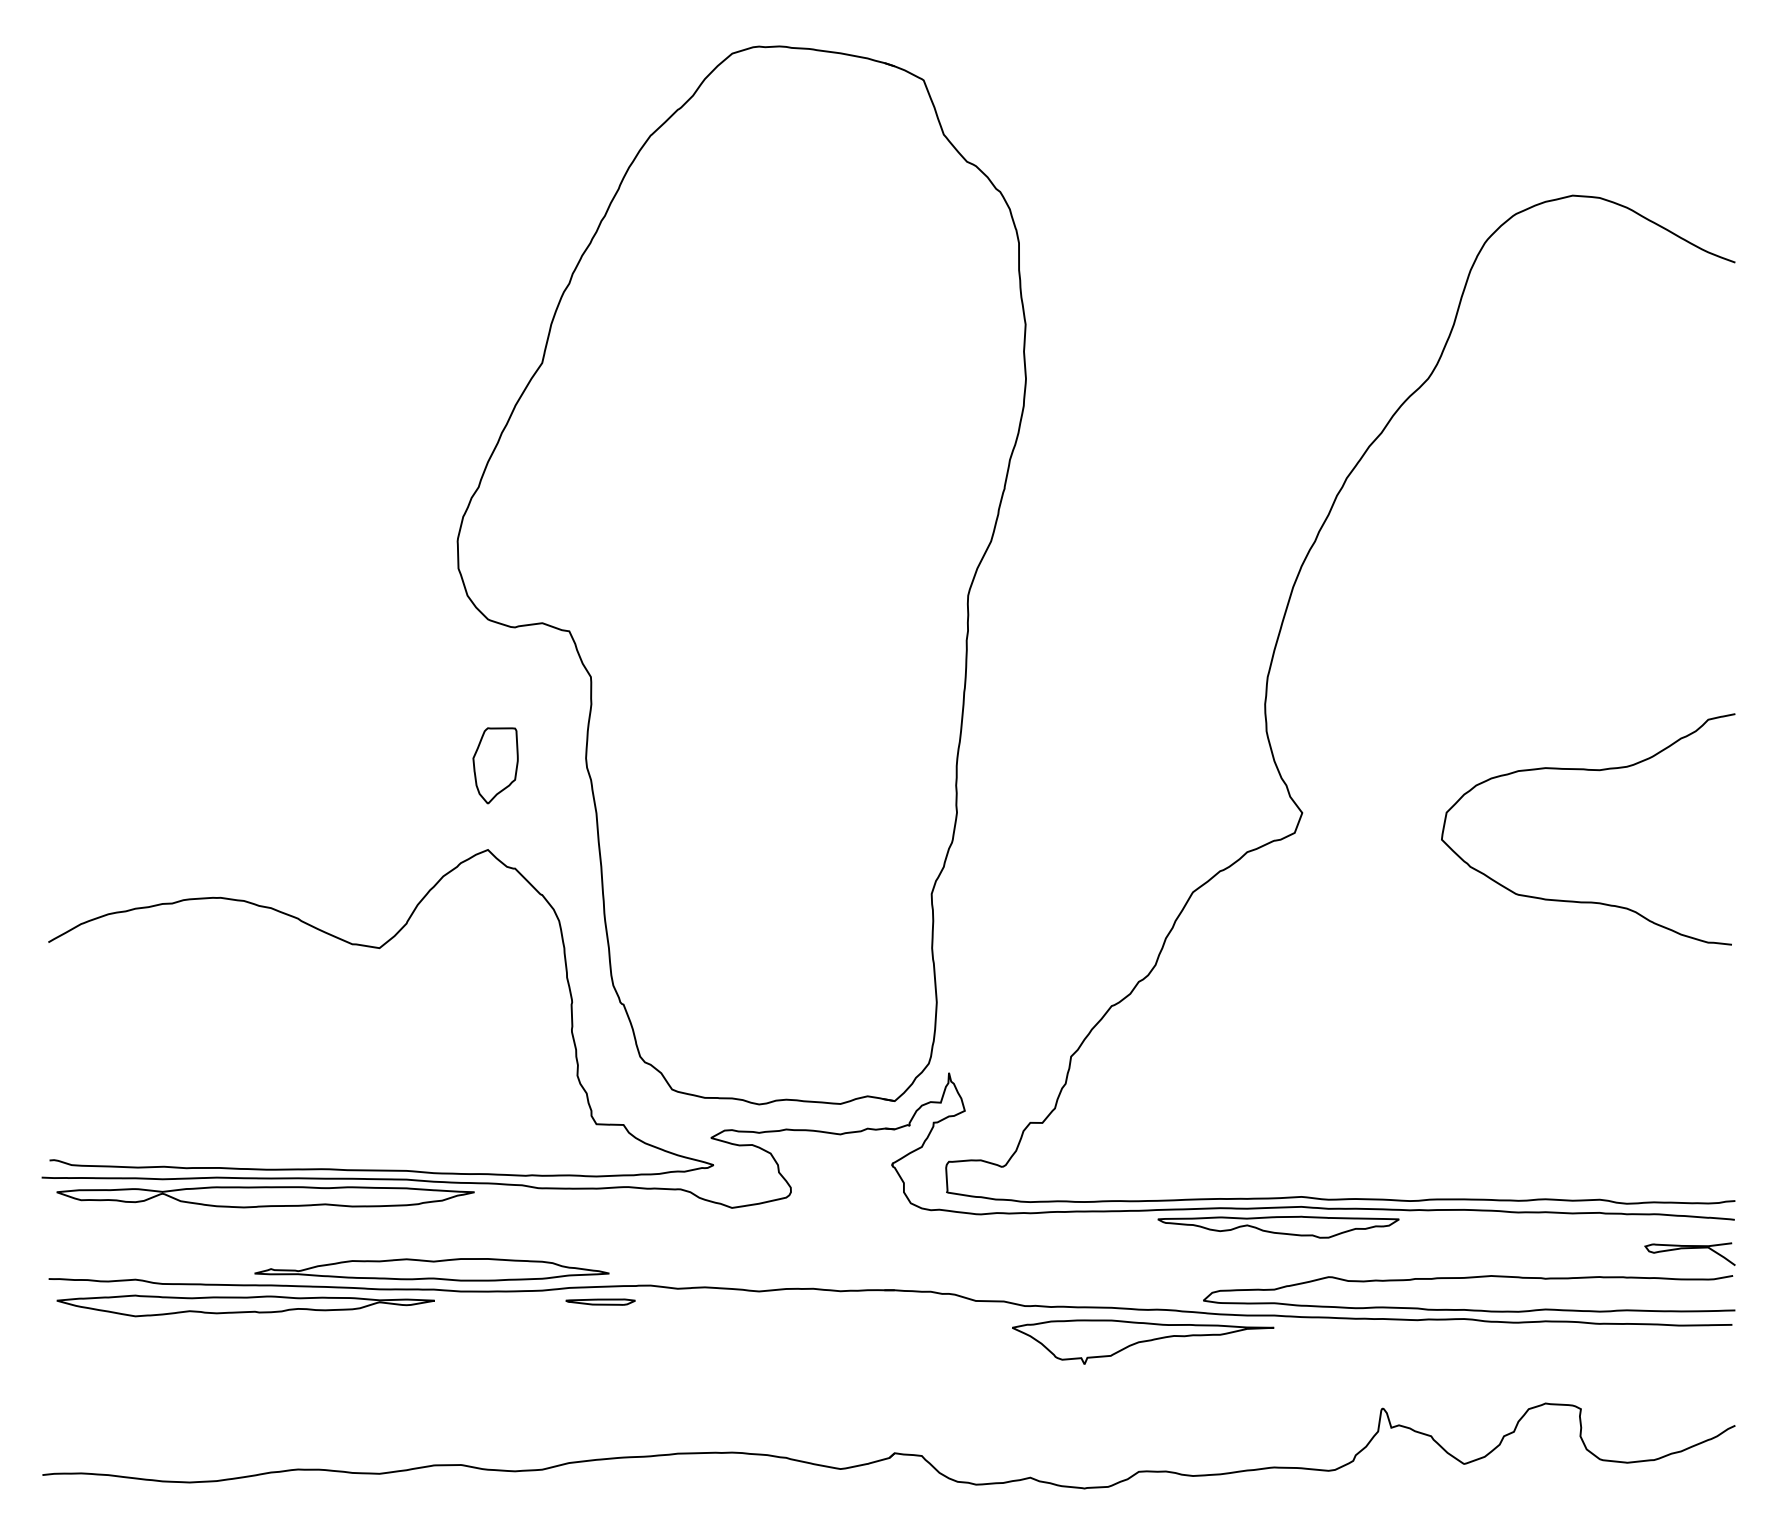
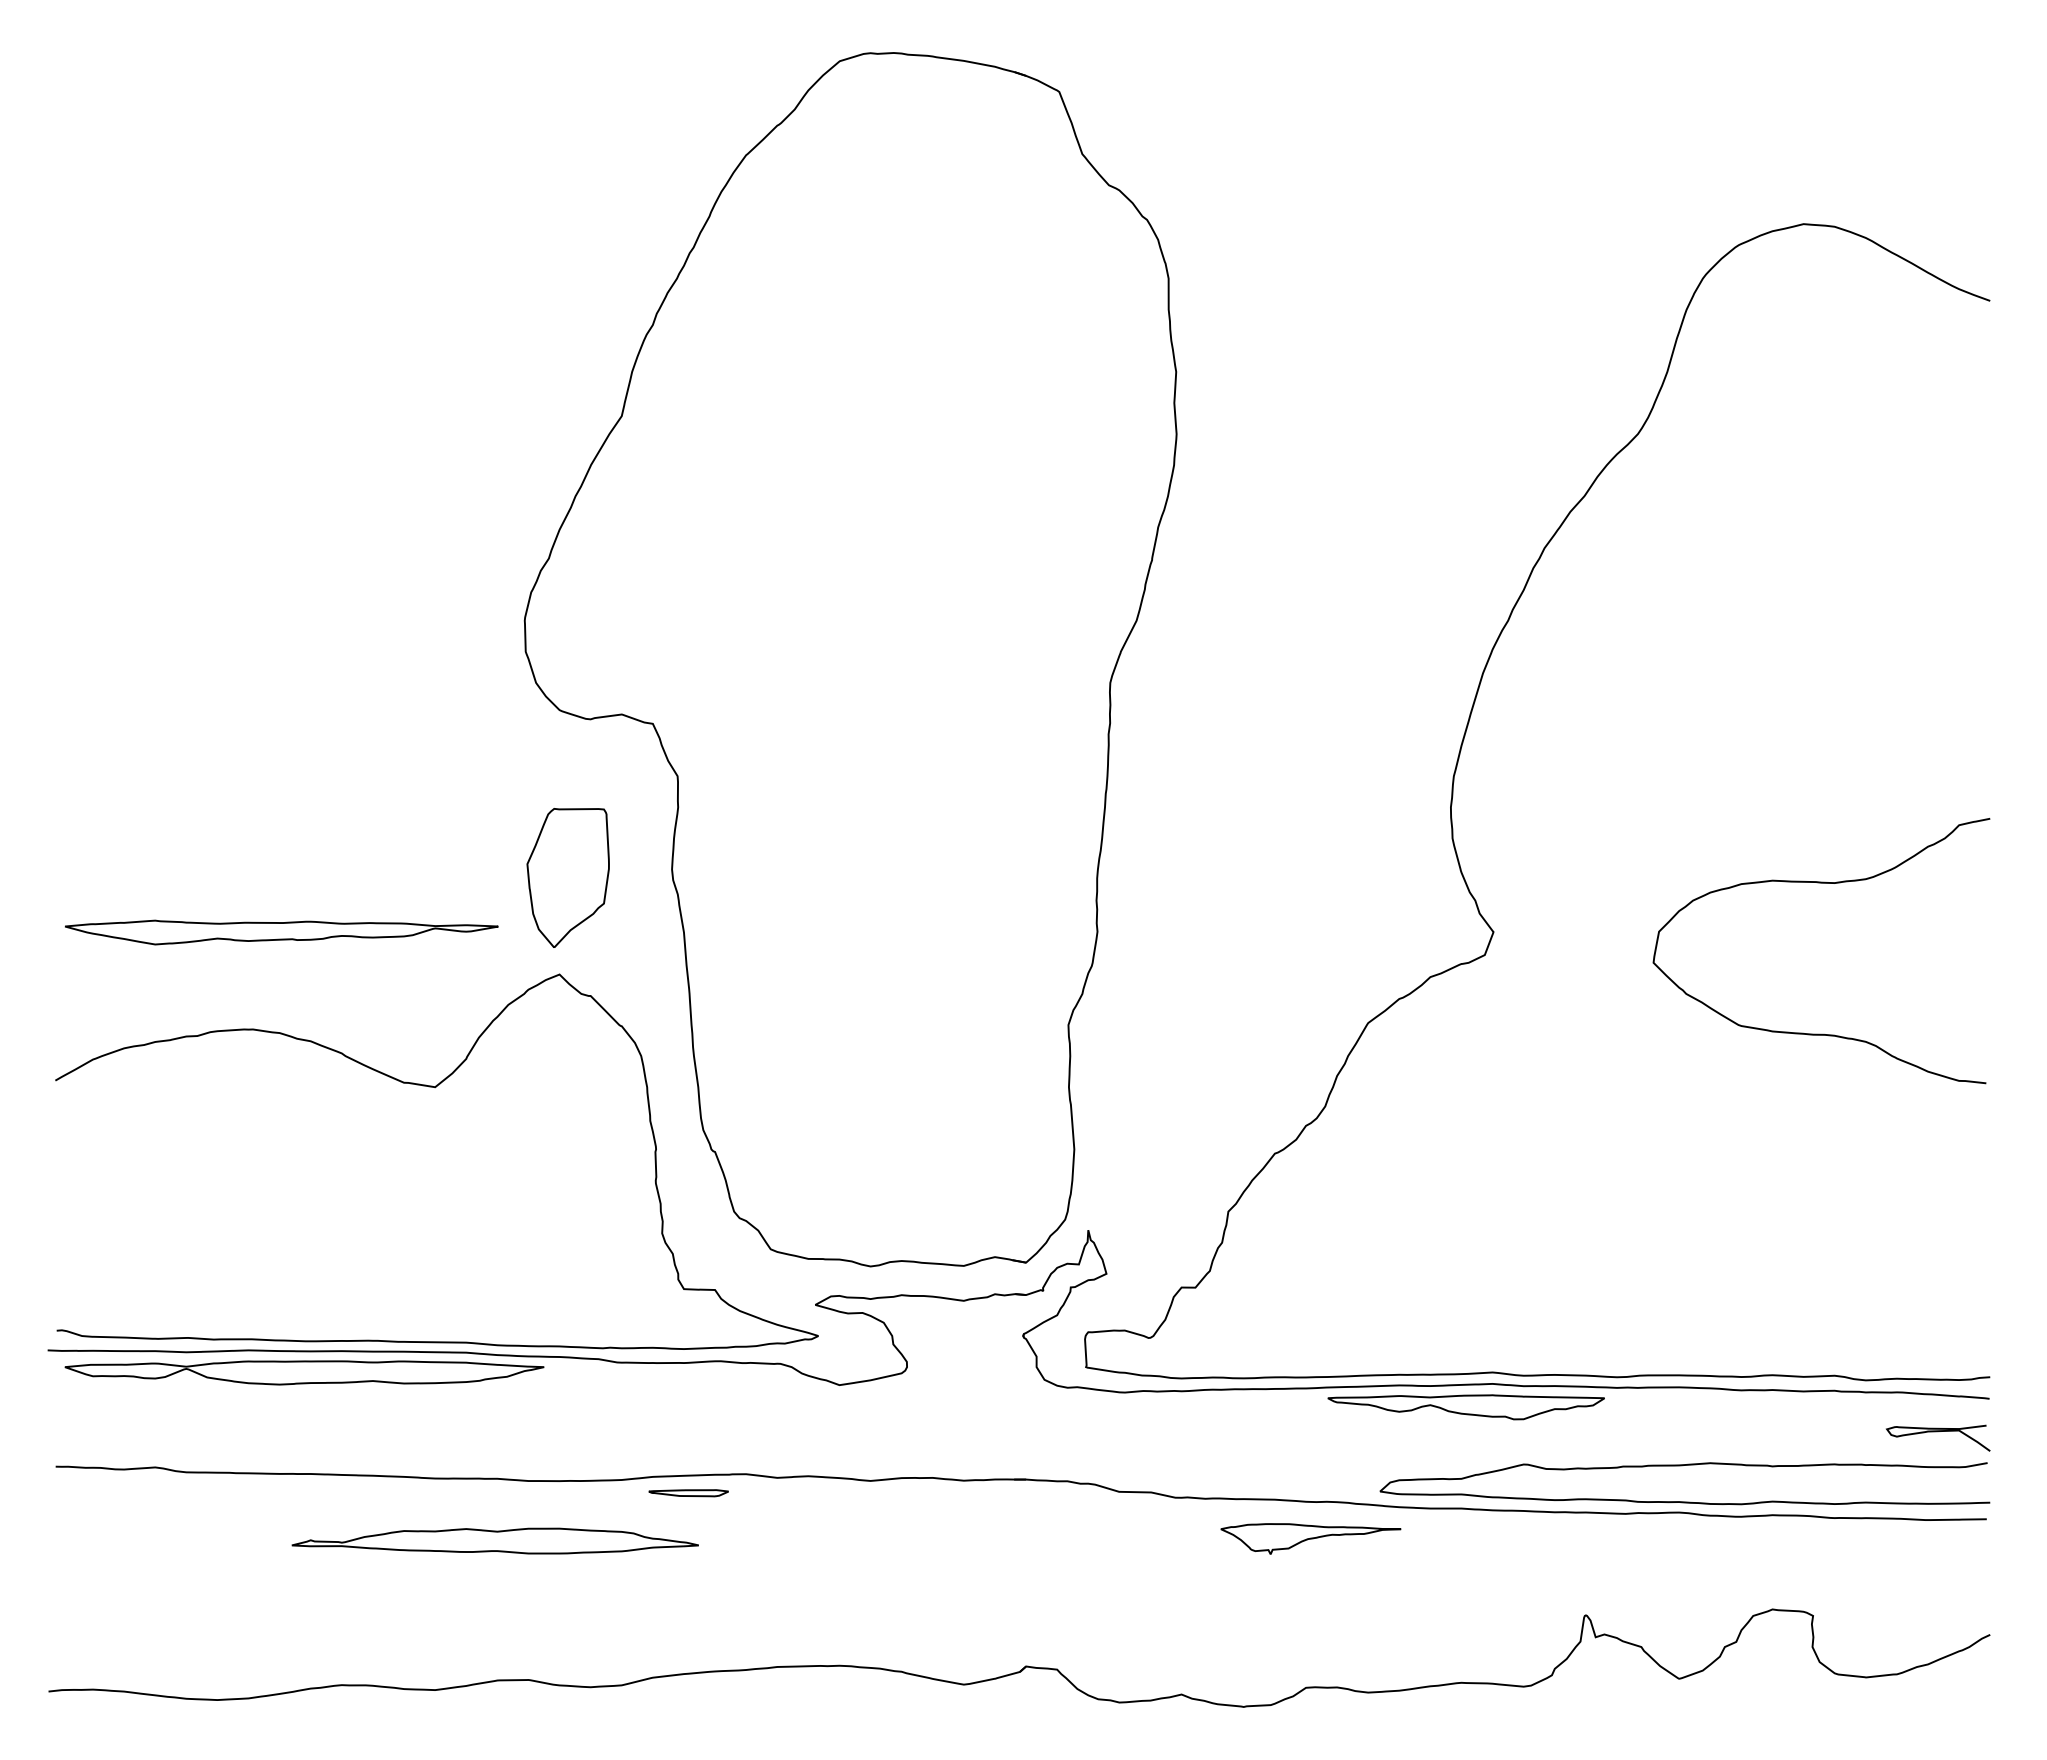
part: (495, 766) -> (568, 878), size x1.6
part: (431, 1269) -> (494, 1540), moved
part: (245, 1305) -> (281, 932), moved
part: (1142, 1341) -> (1310, 1538), size x0.6

